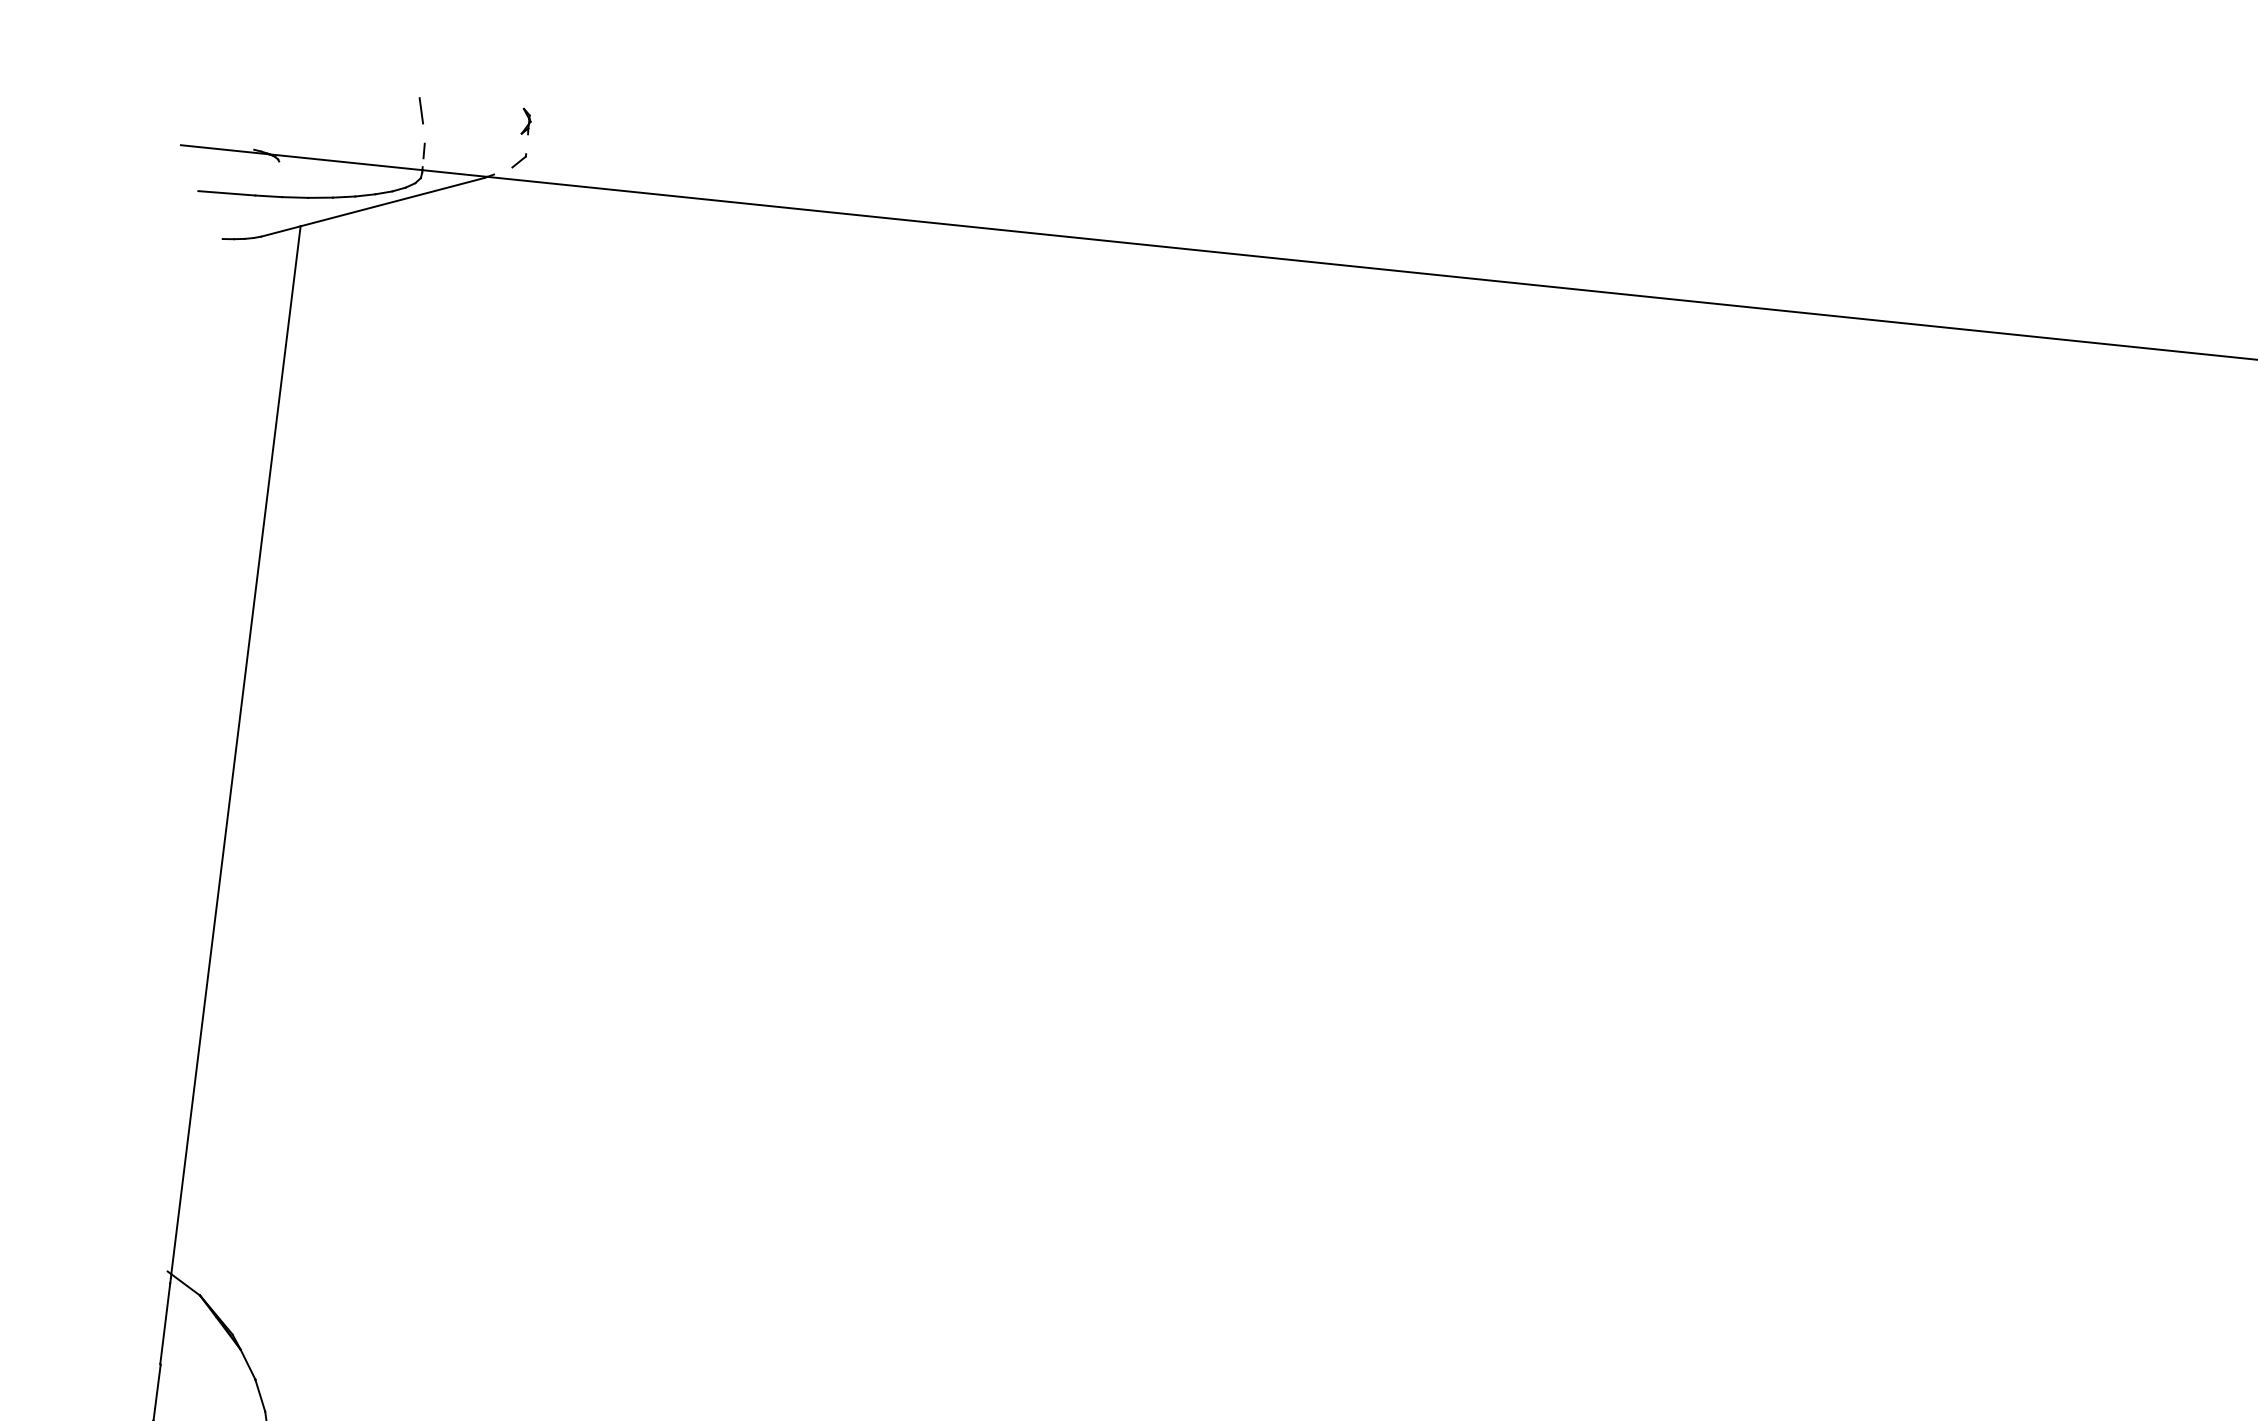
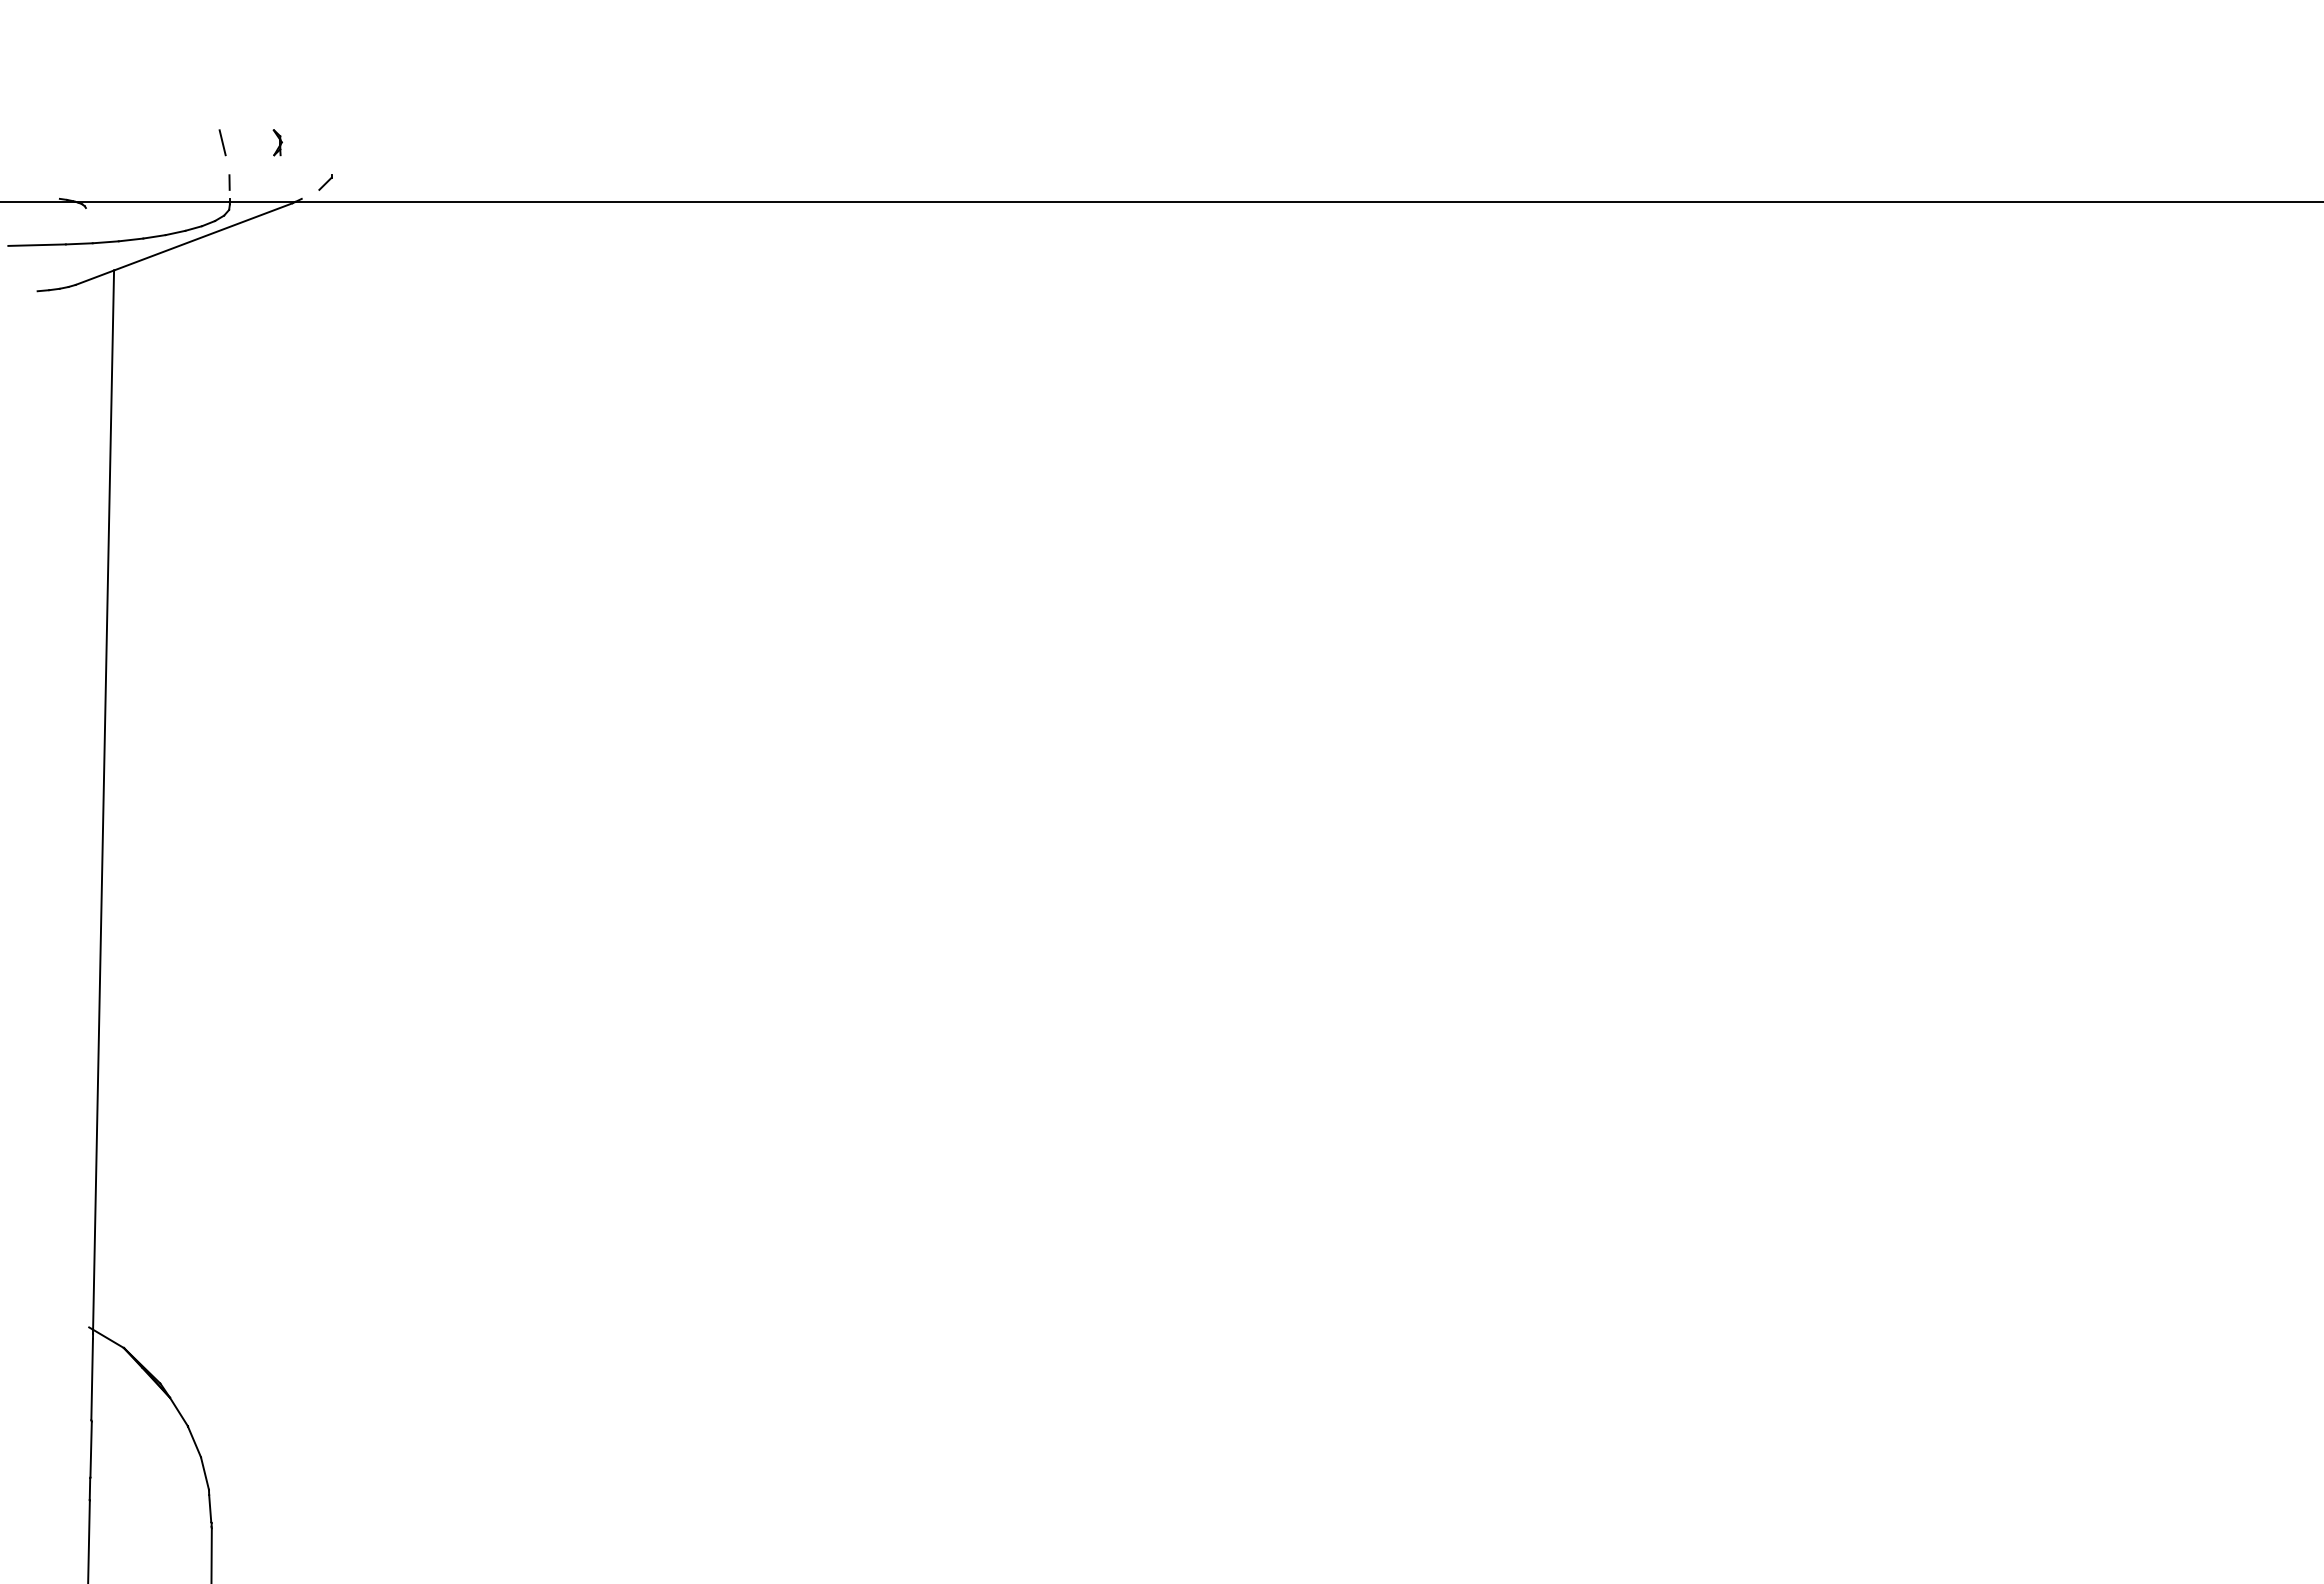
part: (526, 121) -> (277, 142), moved

